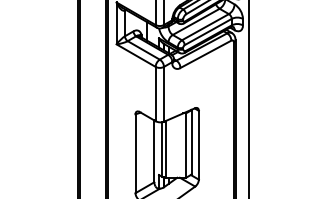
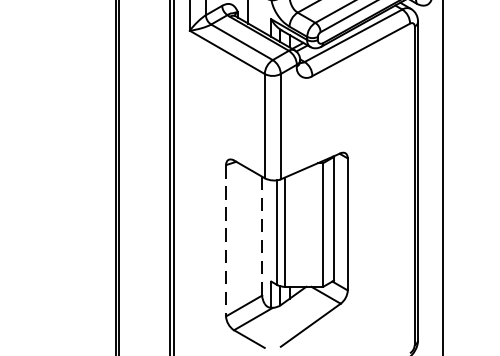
line: (154, 151) -> (262, 236), solid -> dashed
line: (135, 154) -> (226, 242), solid -> dashed

